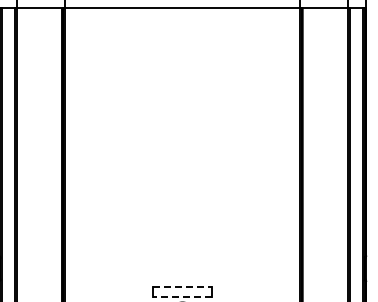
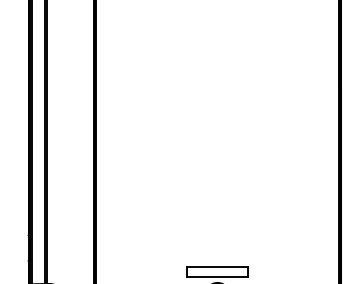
line: (182, 287) -> (217, 267), dashed -> solid
line: (182, 296) -> (217, 276), dashed -> solid

